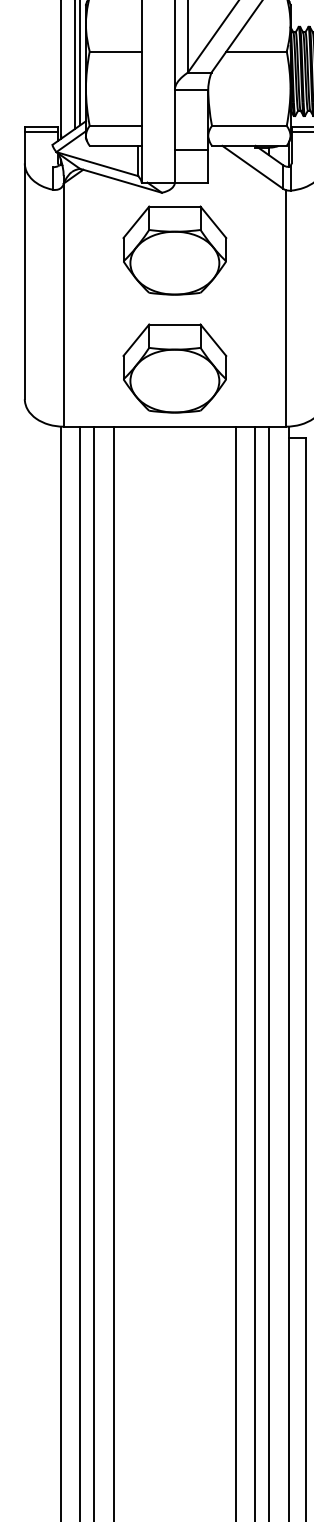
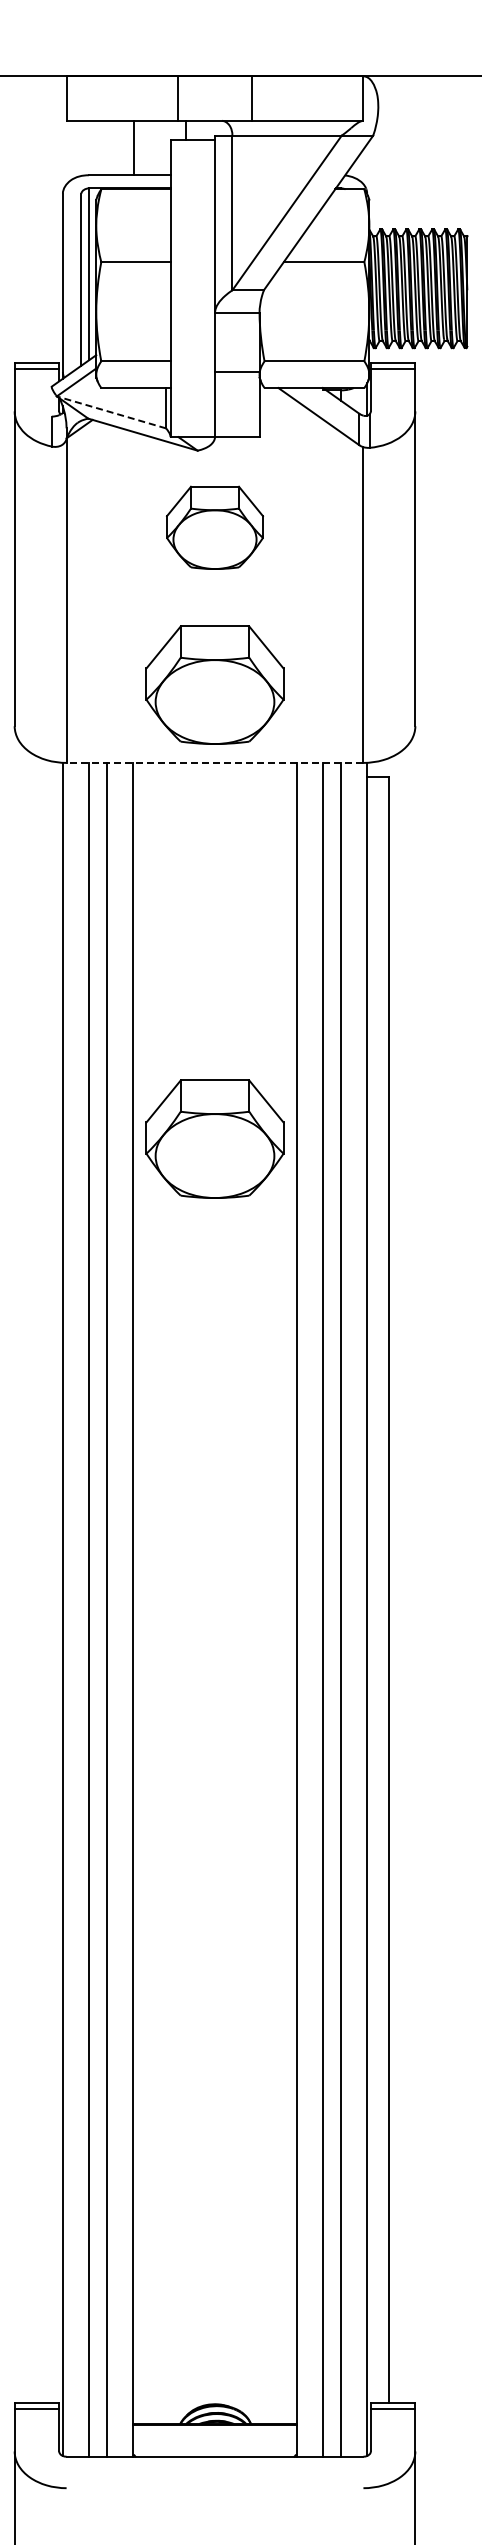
line: (191, 149) -> (237, 371), moved
line: (97, 164) -> (111, 412), solid -> dashed
part: (174, 250) -> (214, 527), size x0.7
line: (174, 426) -> (214, 762), solid -> dashed
part: (174, 708) -> (214, 1138), added

